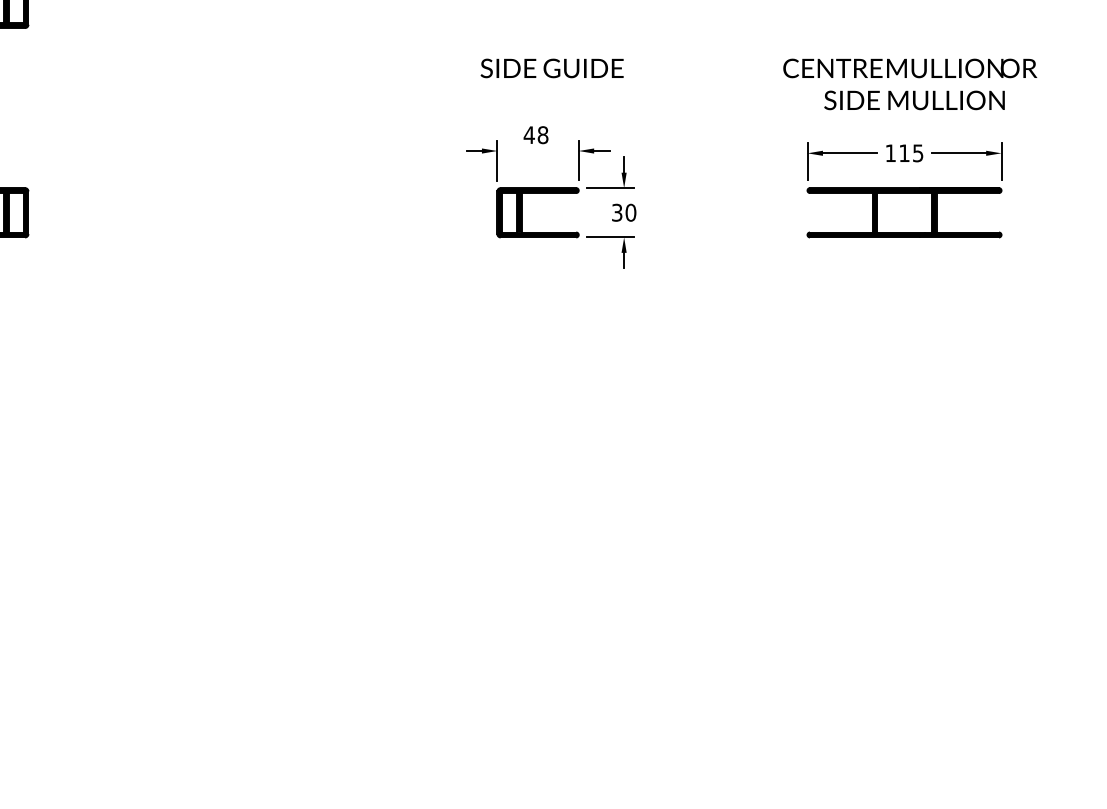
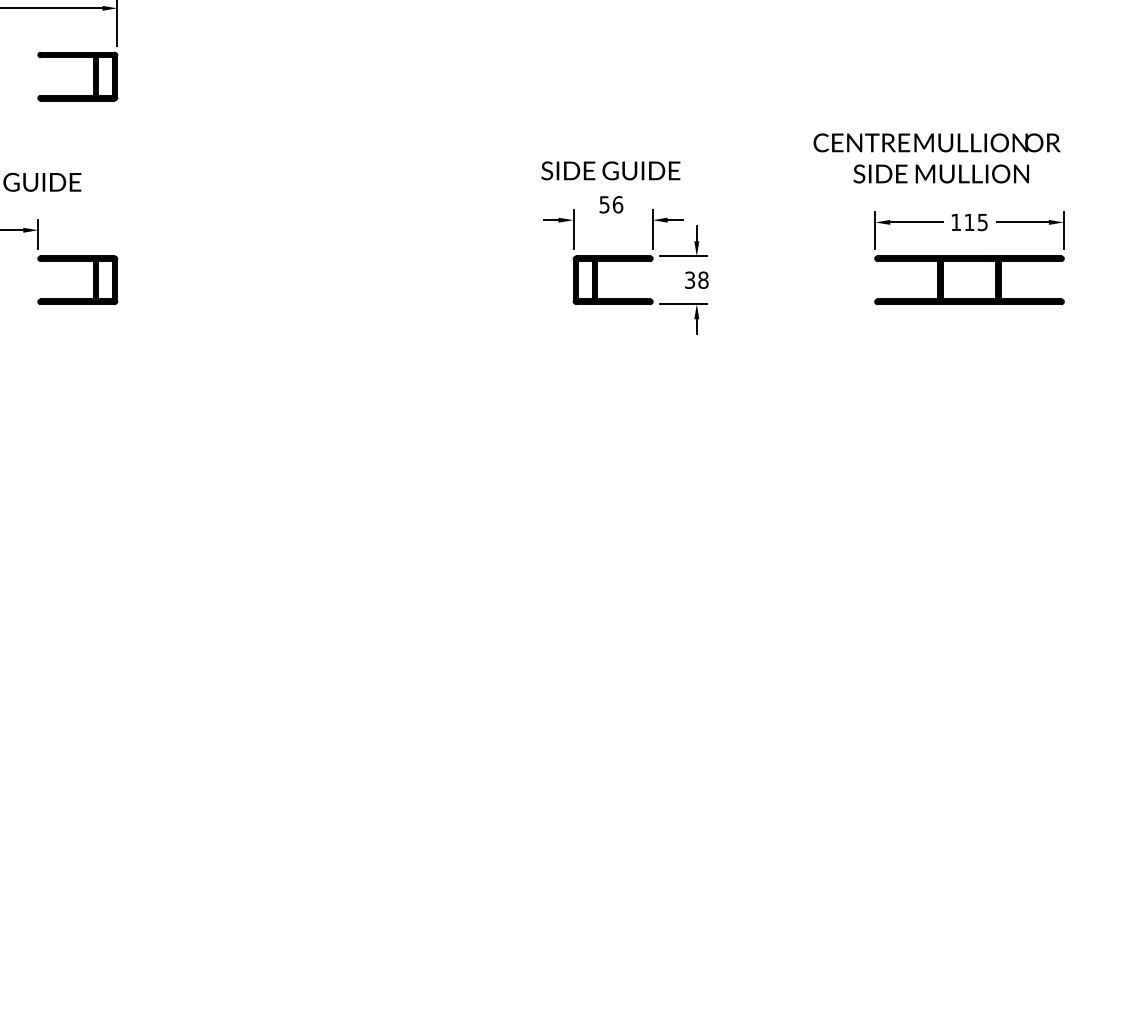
text: (551, 68) -> (610, 170), moved
text: (909, 84) -> (936, 158), moved
text: (536, 134) -> (611, 204), 48 -> 56
text: (631, 212) -> (703, 279), 30 -> 38

